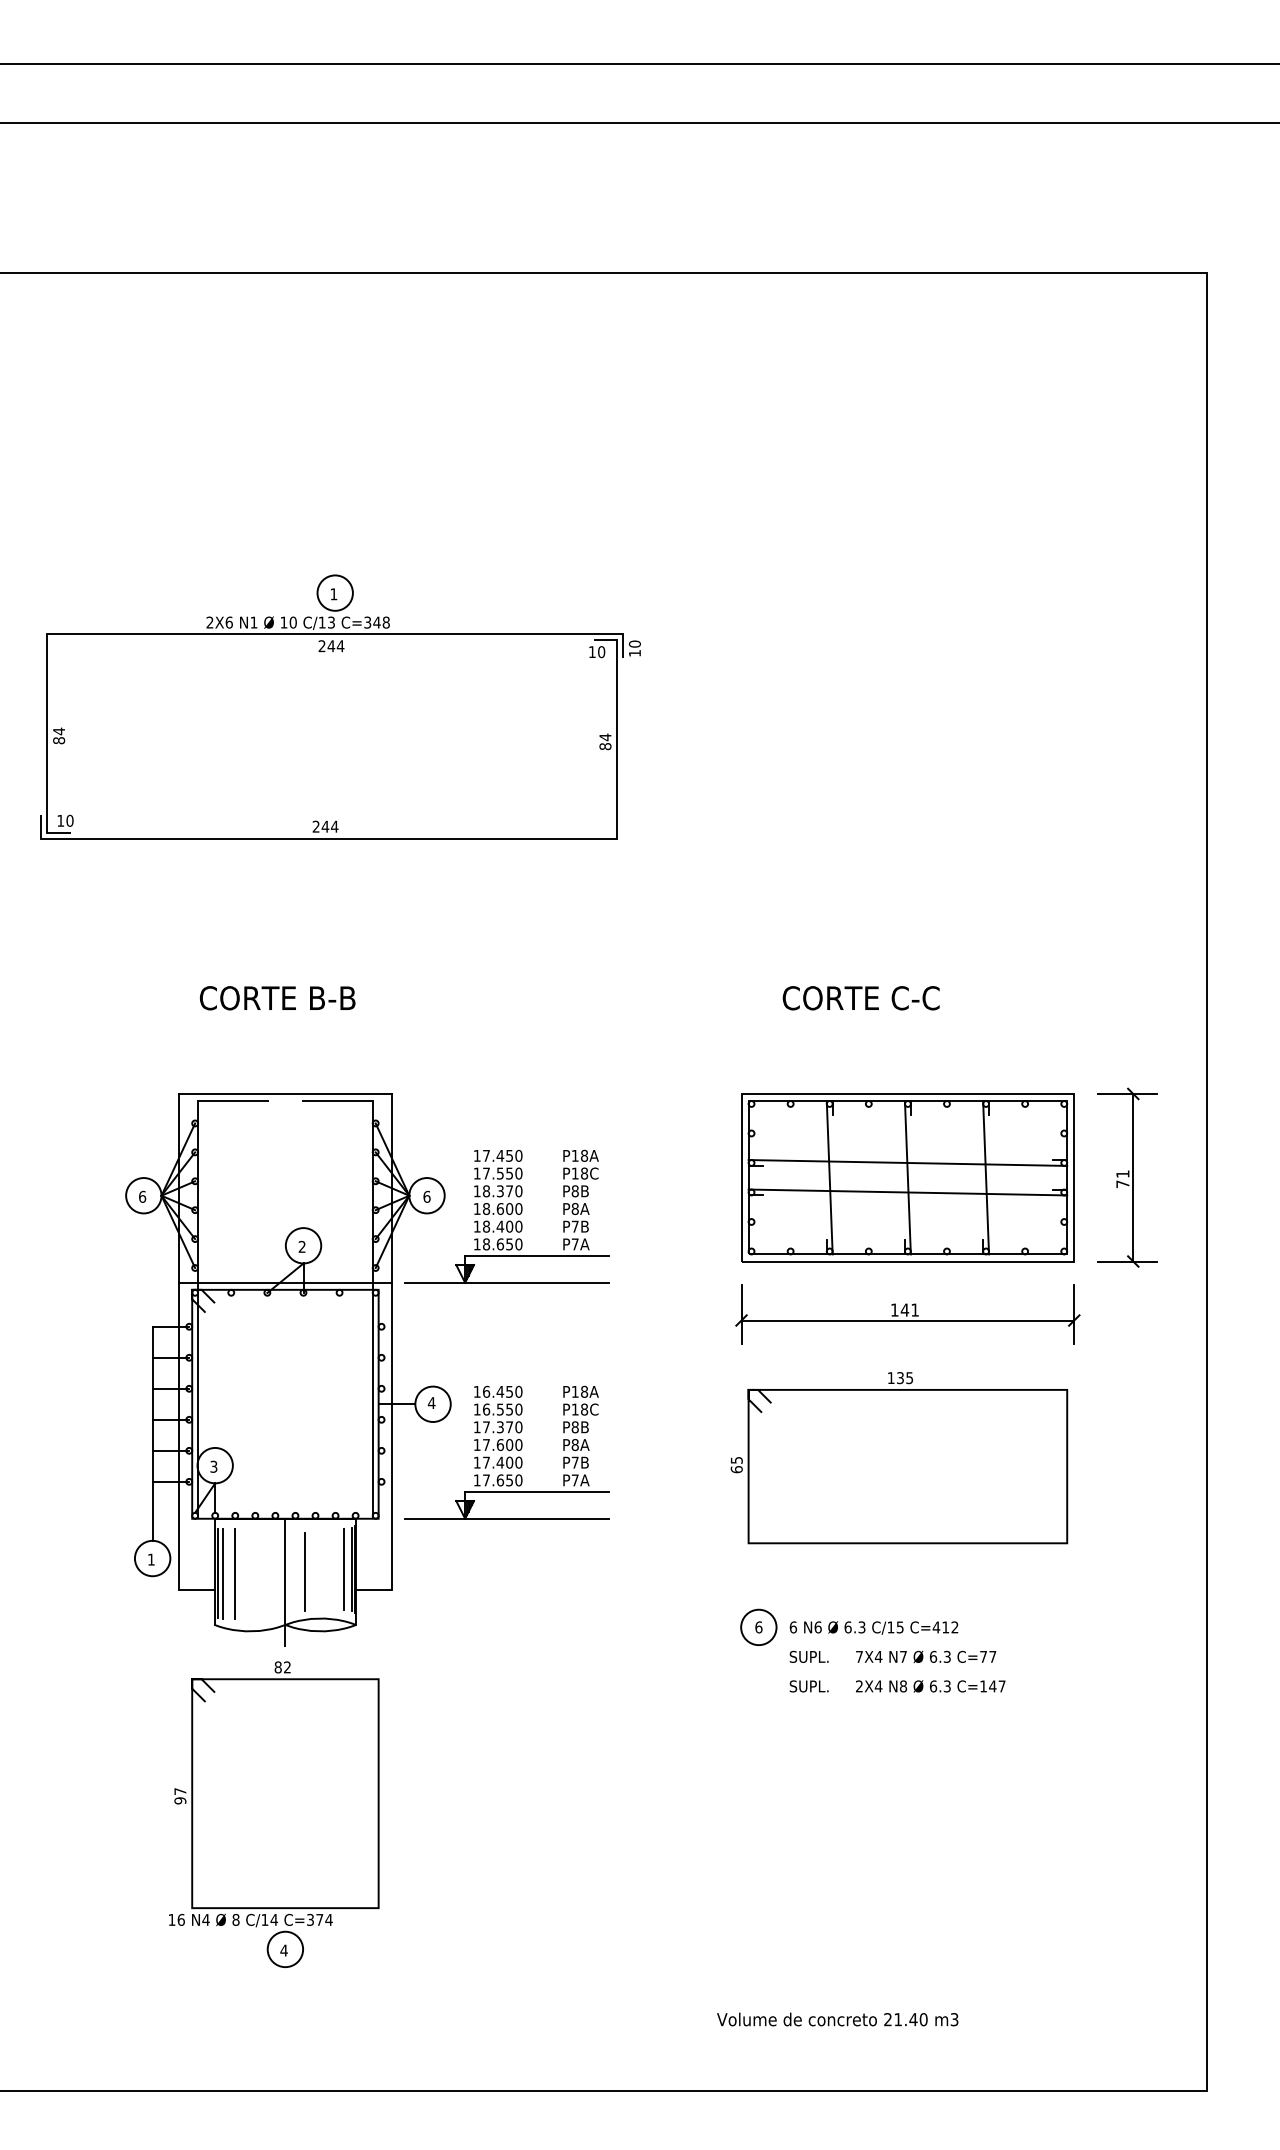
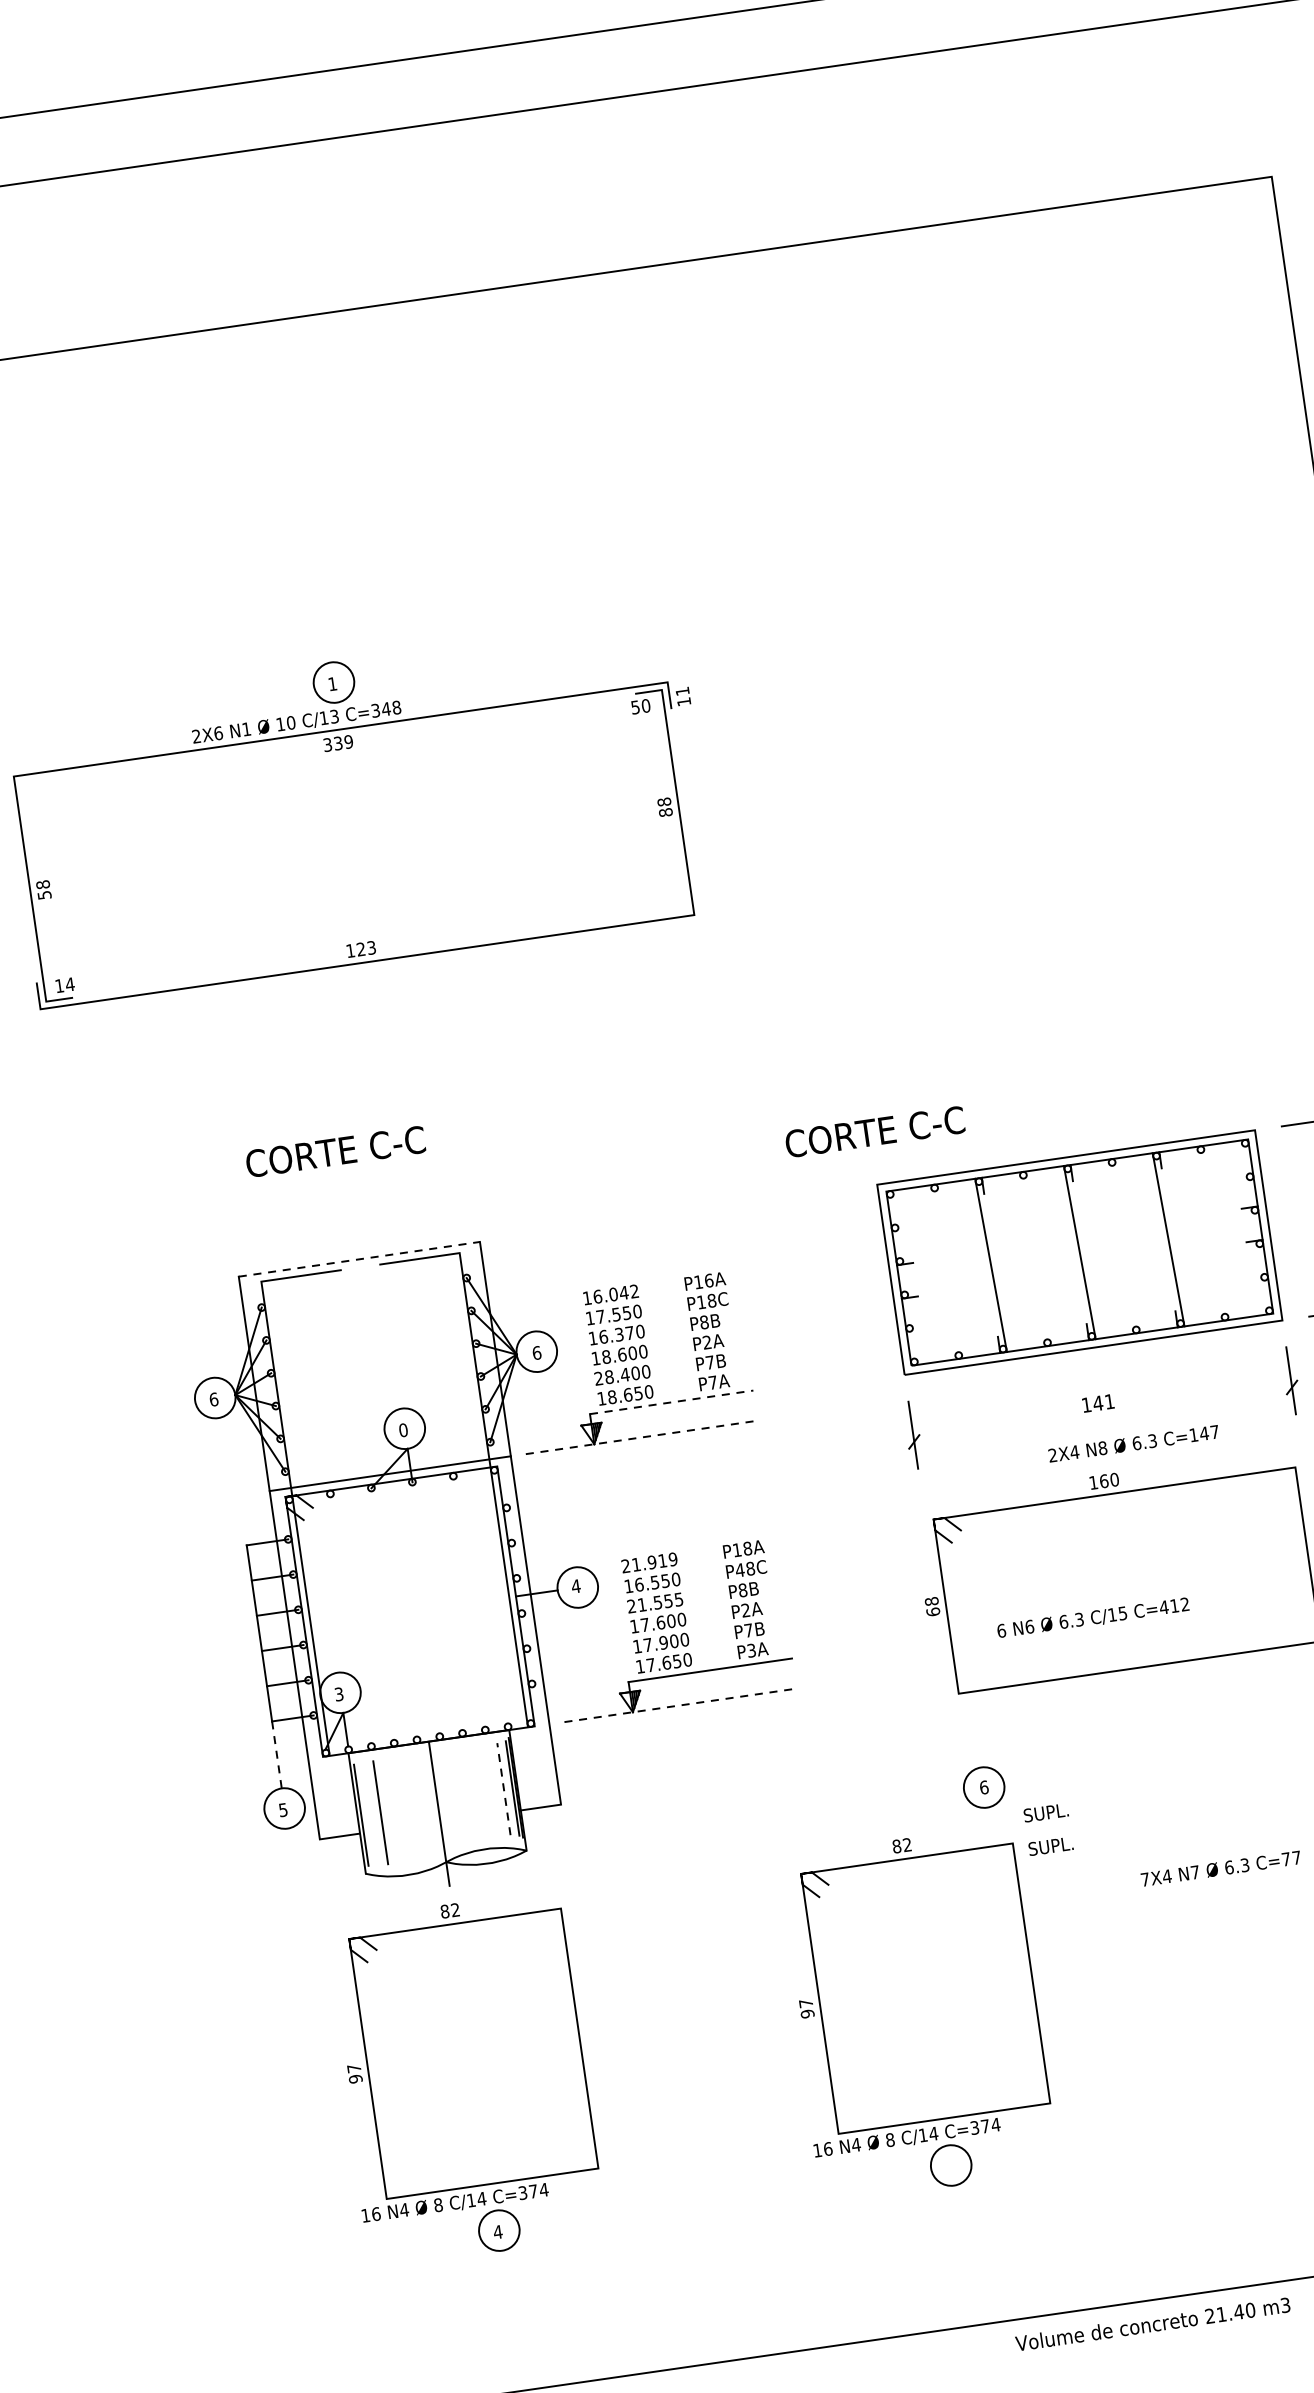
text: (634, 643) -> (682, 690), 10 -> 11
text: (331, 646) -> (338, 743), 244 -> 339
text: (592, 652) -> (635, 707), 10 -> 50
text: (59, 735) -> (44, 889), 84 -> 58
text: (605, 737) -> (664, 802), 84 -> 88
text: (69, 820) -> (69, 984), 10 -> 14
text: (325, 826) -> (361, 949), 244 -> 123
text: (332, 998) -> (397, 1143), CORTE B-B -> CORTE C-C
text: (860, 998) -> (874, 1132), moved
line: (285, 1093) -> (359, 1258), solid -> dashed
text: (502, 1155) -> (615, 1293), 17.450 -> 16.042
text: (584, 1155) -> (709, 1280), P18A -> P16A
line: (907, 1162) -> (1076, 1235), removed
text: (486, 1191) -> (603, 1337), 18.370 -> 16.370
line: (907, 1192) -> (1081, 1269), removed
text: (574, 1209) -> (706, 1343), P8A -> P2A
text: (476, 1226) -> (598, 1378), 18.400 -> 28.400
text: (301, 1246) -> (402, 1429), 2 -> 0
line: (537, 1256) -> (672, 1402), solid -> dashed
line: (507, 1282) -> (642, 1437), solid -> dashed
line: (907, 1320) -> (1102, 1414), removed
text: (904, 1378) -> (1108, 1481), 135 -> 160
text: (497, 1391) -> (648, 1562), 16.450 -> 21.919
text: (574, 1409) -> (739, 1570), P18C -> P48C
text: (497, 1427) -> (654, 1603), 17.370 -> 21.555
text: (574, 1445) -> (745, 1611), P8A -> P2A
text: (736, 1459) -> (931, 1600), 65 -> 68
text: (500, 1462) -> (663, 1642), 17.400 -> 17.900
text: (574, 1480) -> (750, 1650), P7A -> P3A
line: (152, 1511) -> (276, 1755), solid -> dashed
line: (507, 1518) -> (680, 1705), solid -> dashed
text: (150, 1559) -> (282, 1809), 1 -> 5
line: (344, 1569) -> (504, 1789), solid -> dashed
line: (304, 1571) -> (459, 1798), removed
line: (222, 1573) -> (366, 1814), removed
text: (873, 1627) -> (1092, 1617), moved
text: (926, 1656) -> (1221, 1868), moved
text: (930, 1686) -> (1133, 1443), moved
part: (672, 1814) -> (916, 2014), added
text: (837, 2019) -> (1152, 2324), moved

